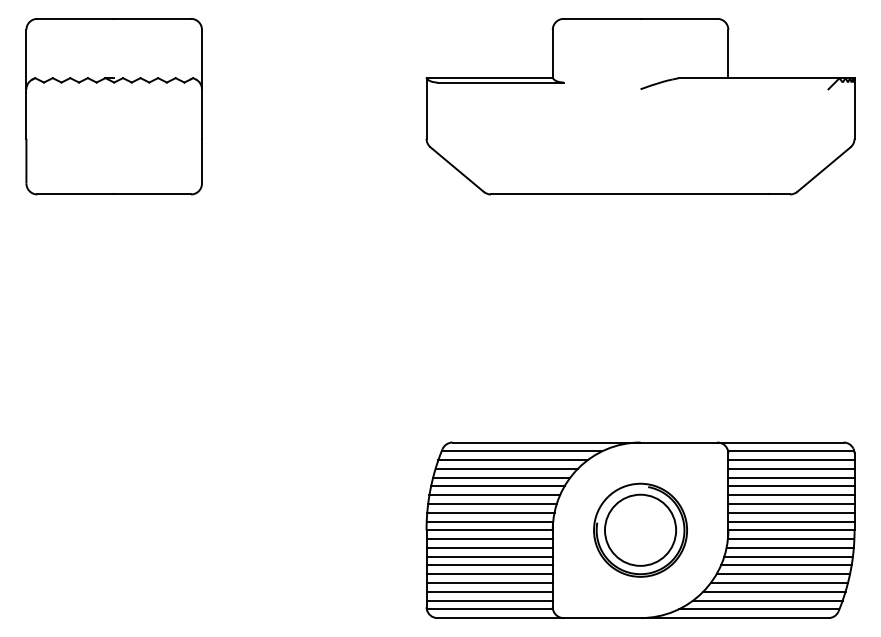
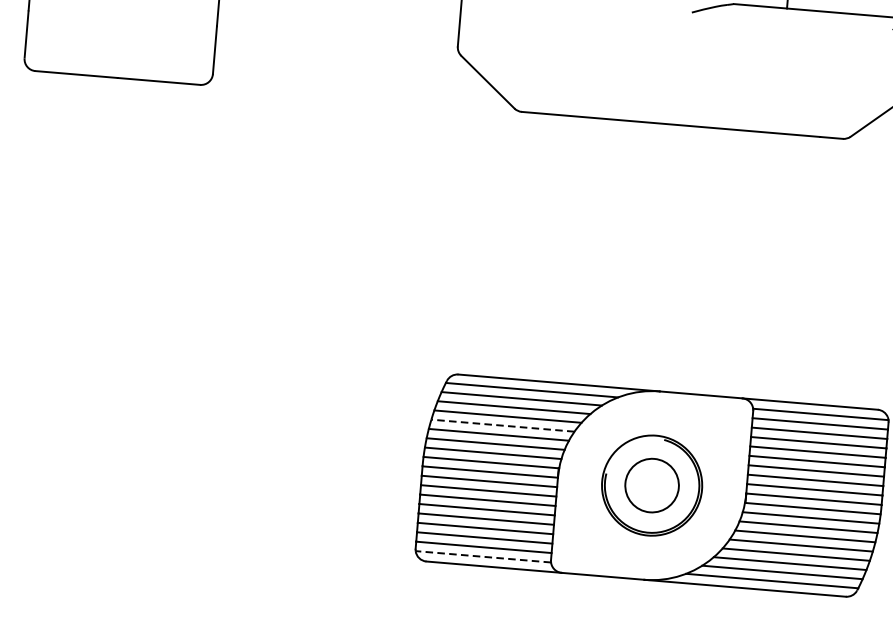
line: (497, 486) -> (502, 425), solid -> dashed
circle: (640, 529) -> (652, 484), size x0.7
line: (489, 609) -> (482, 556), solid -> dashed

